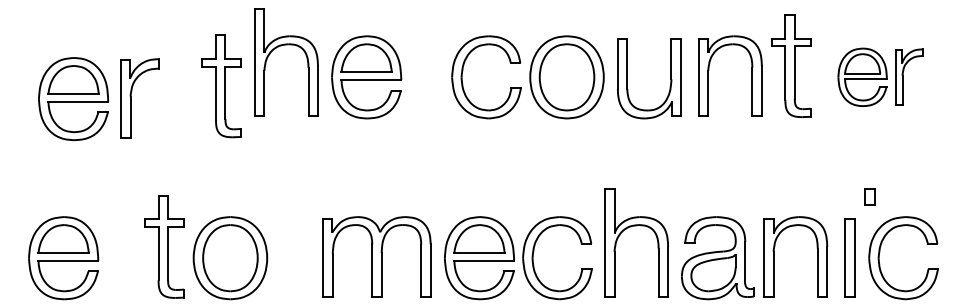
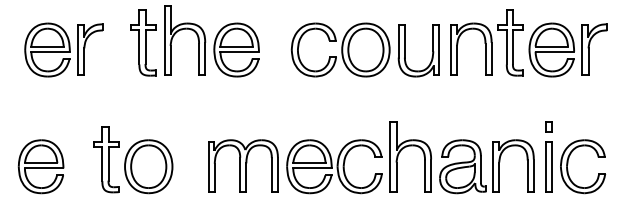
part: (879, 76) -> (567, 49), size x1.43
part: (222, 85) -> (143, 42), moved
part: (98, 98) -> (63, 49), moved
part: (870, 195) -> (548, 126), moved

